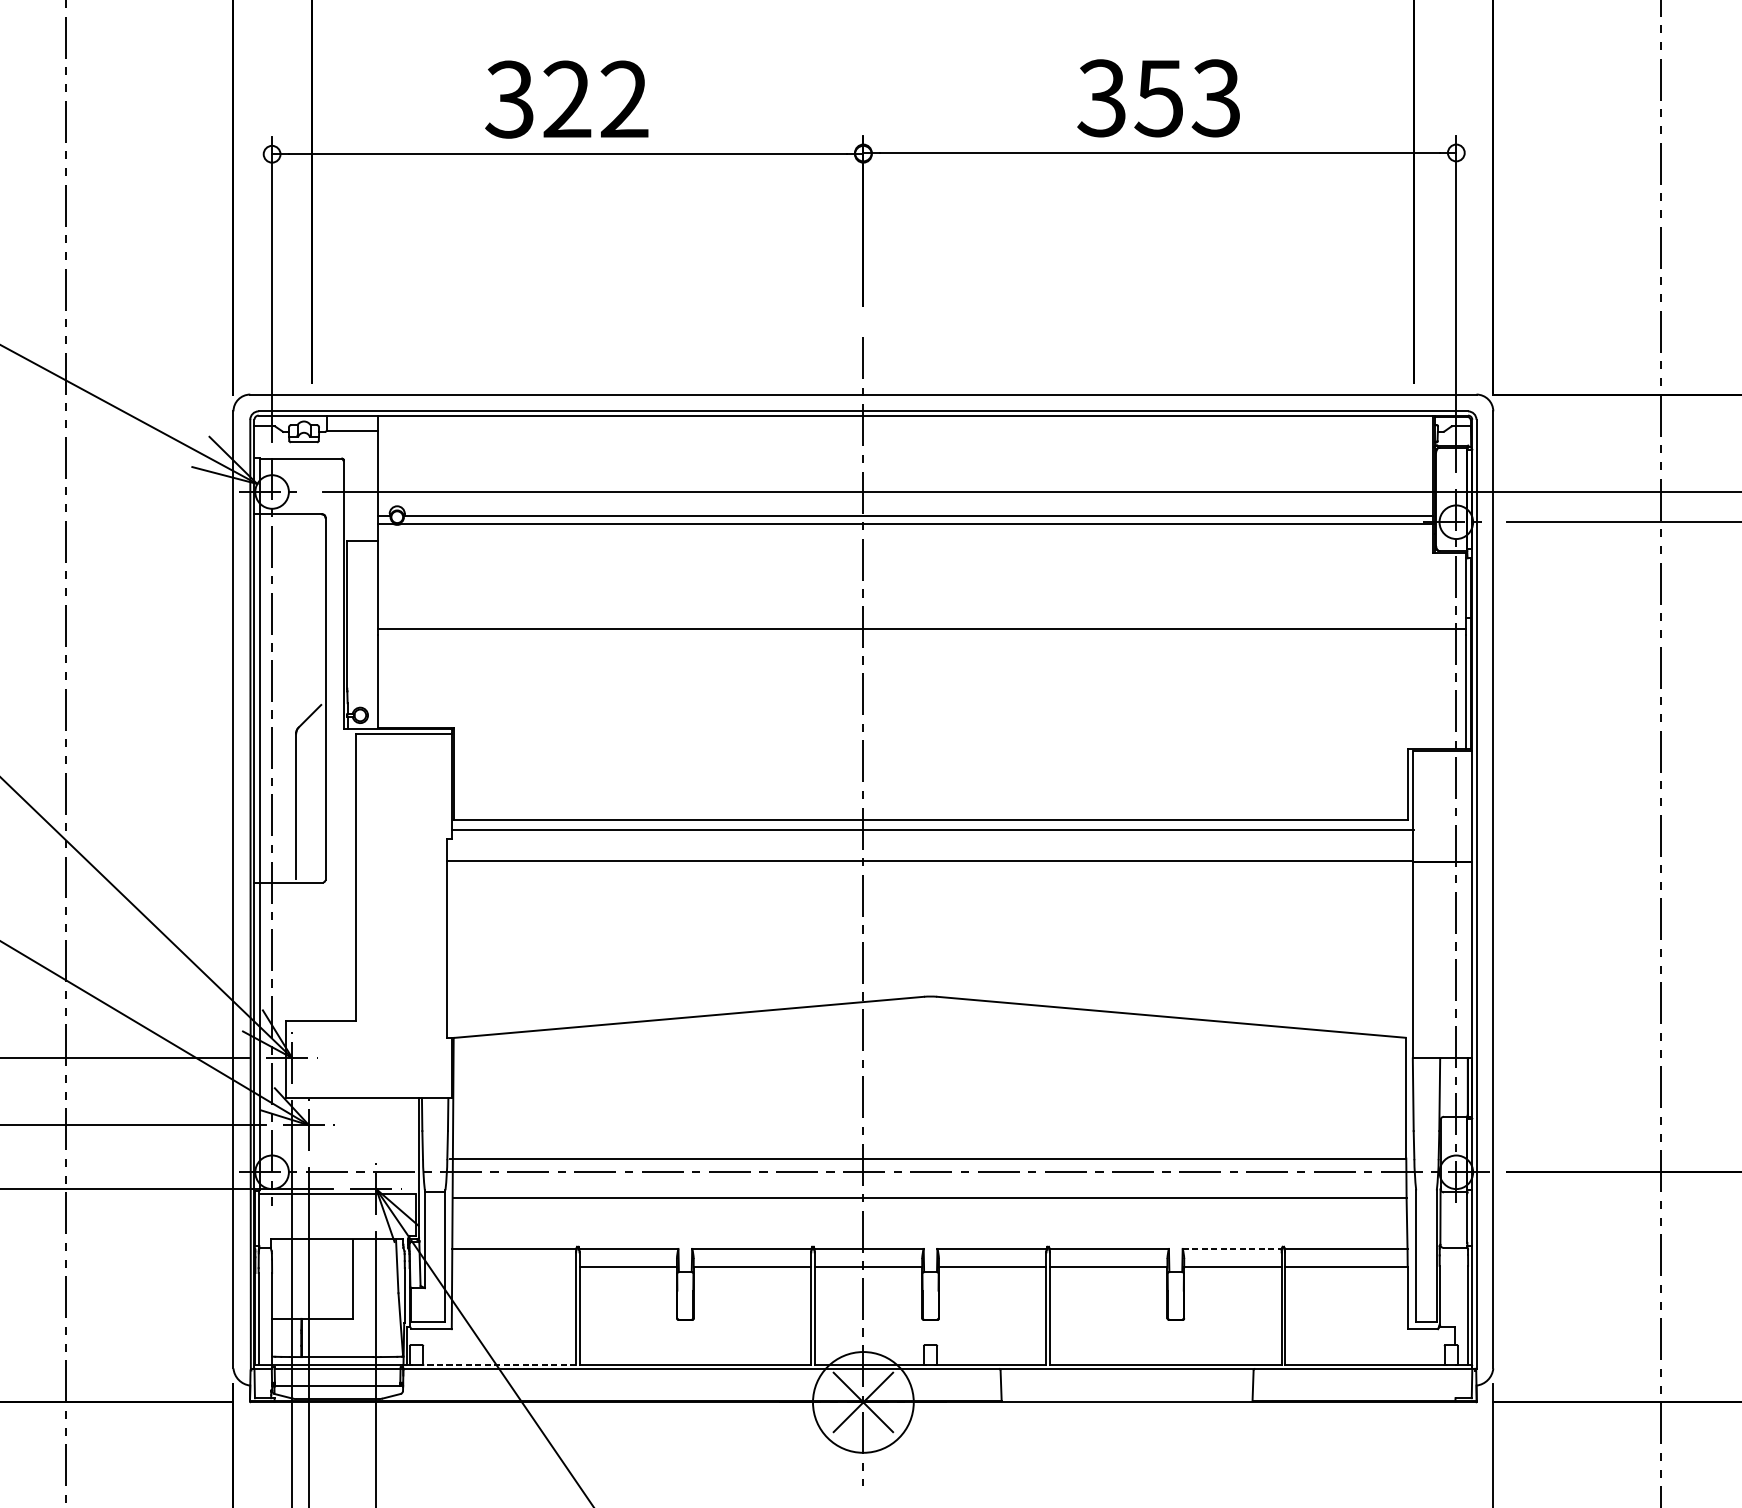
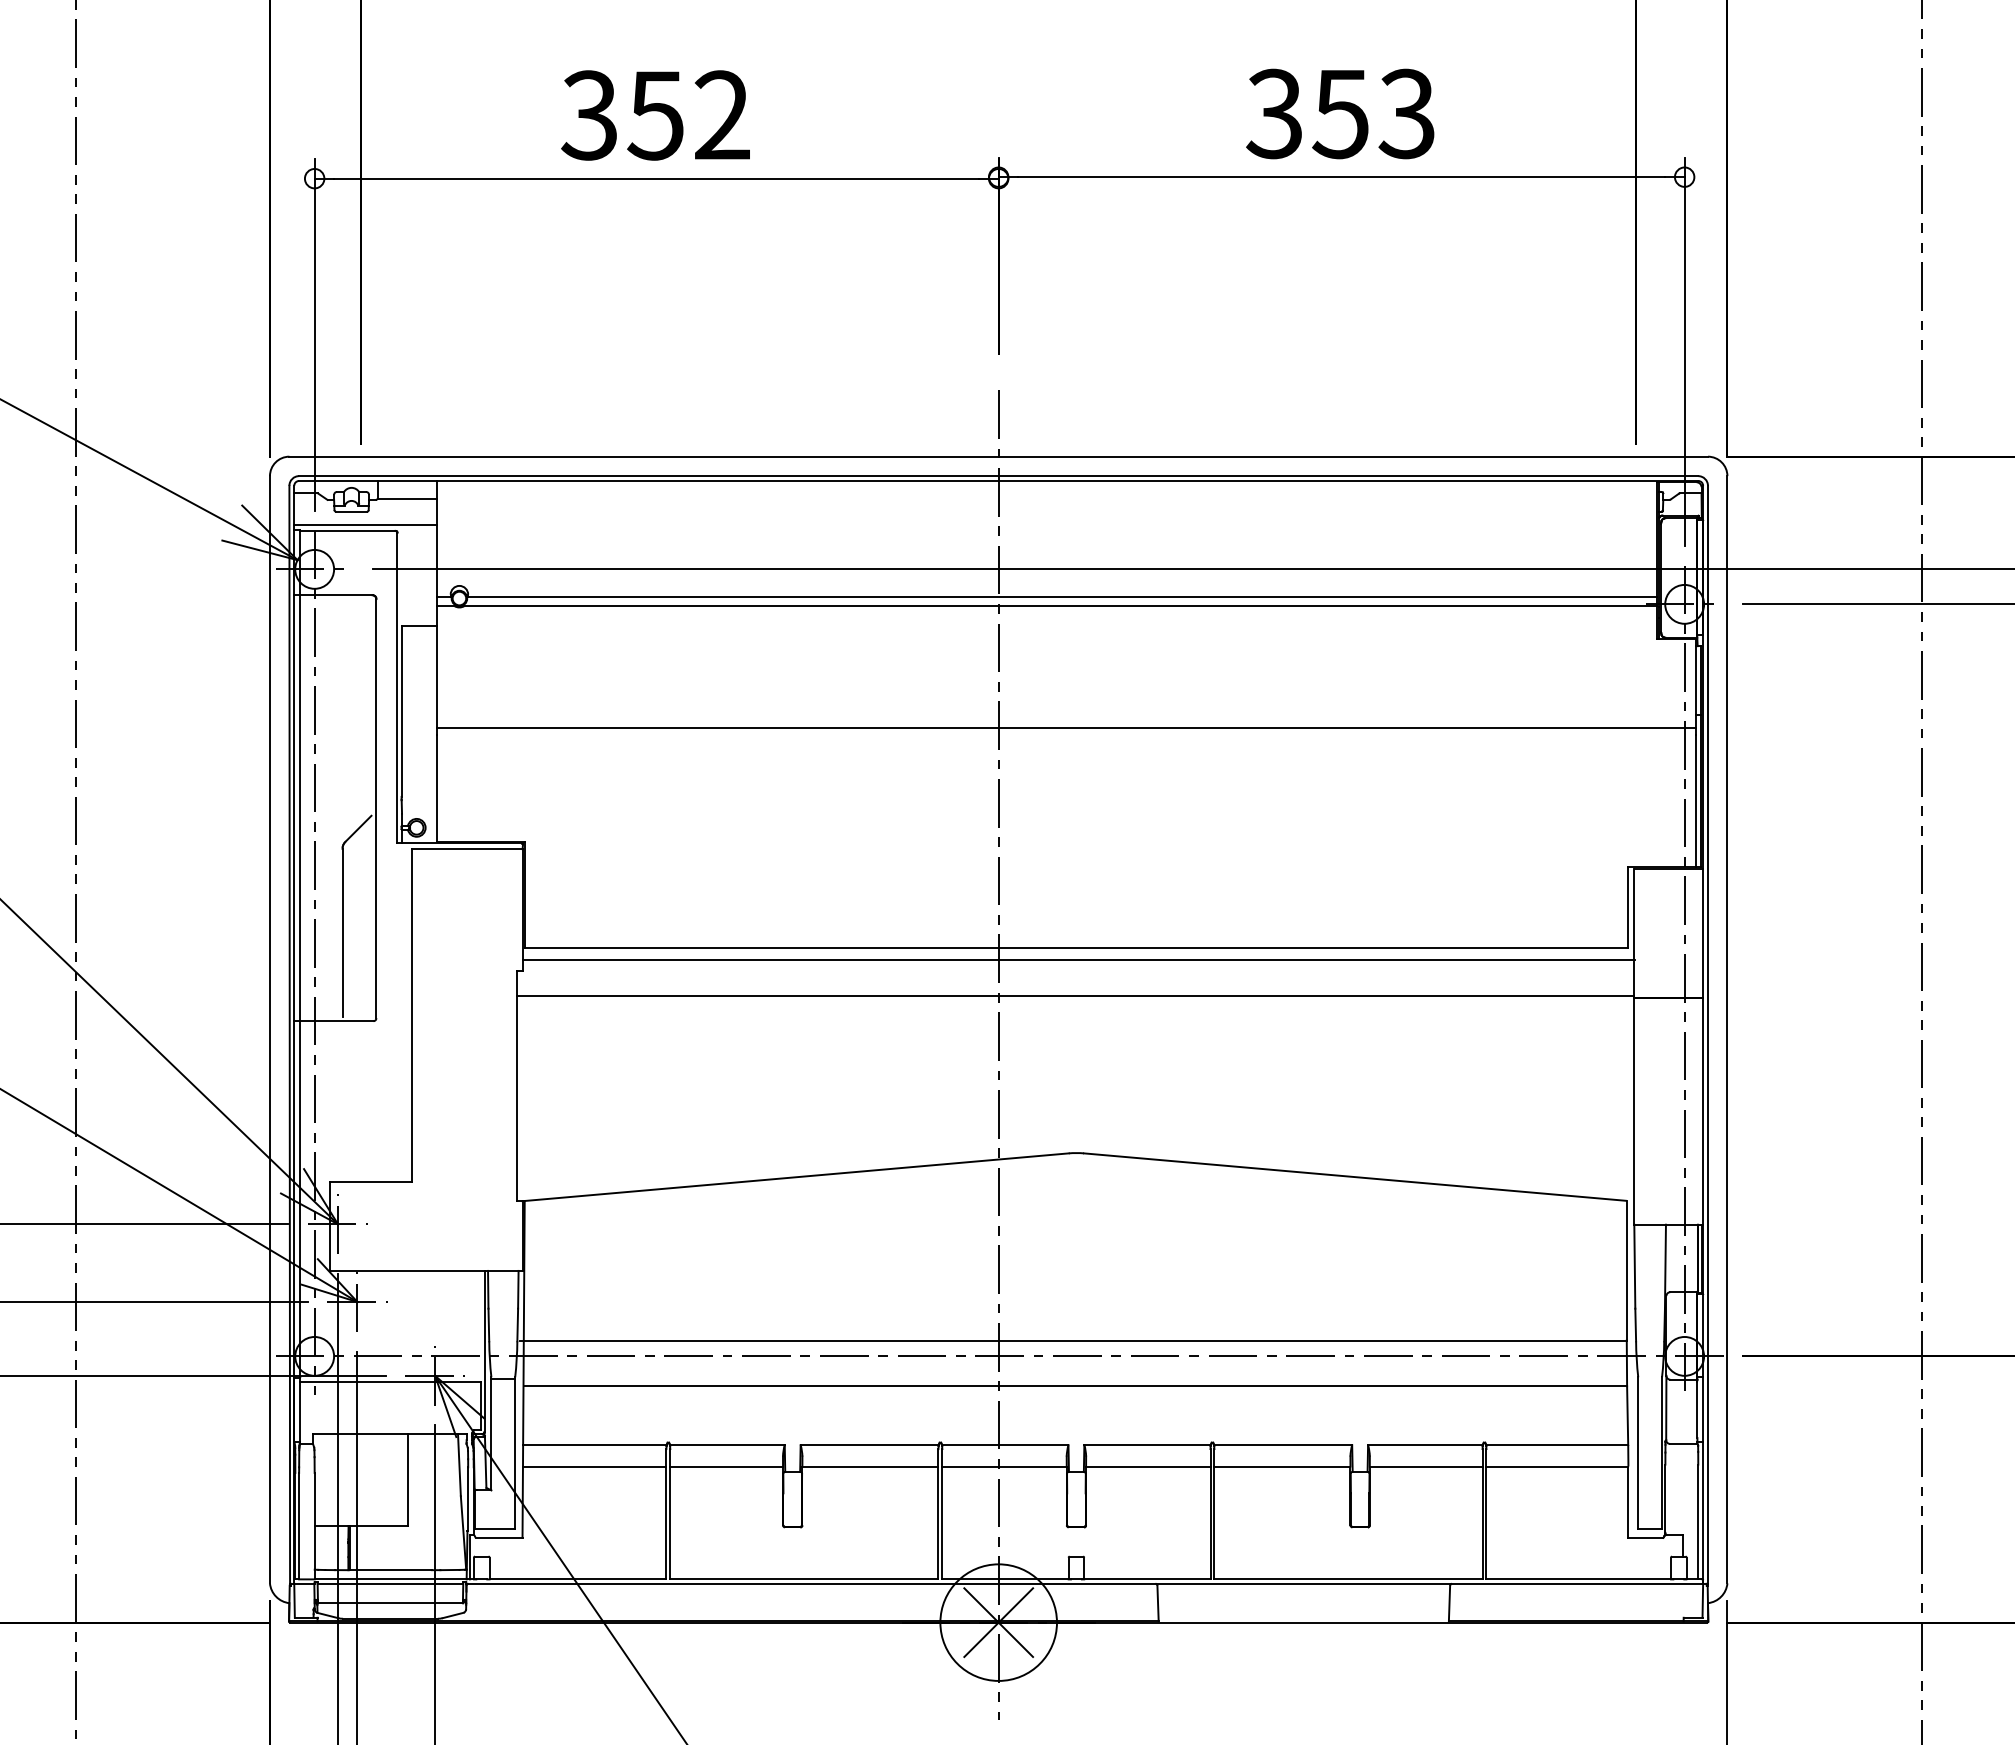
text: (566, 99) -> (655, 115), 322 -> 352
line: (316, 453) -> (365, 524), added
line: (1233, 1249) -> (1426, 1445), dashed -> solid
line: (514, 1267) -> (594, 1466), added
line: (499, 1365) -> (577, 1579), dashed -> solid

